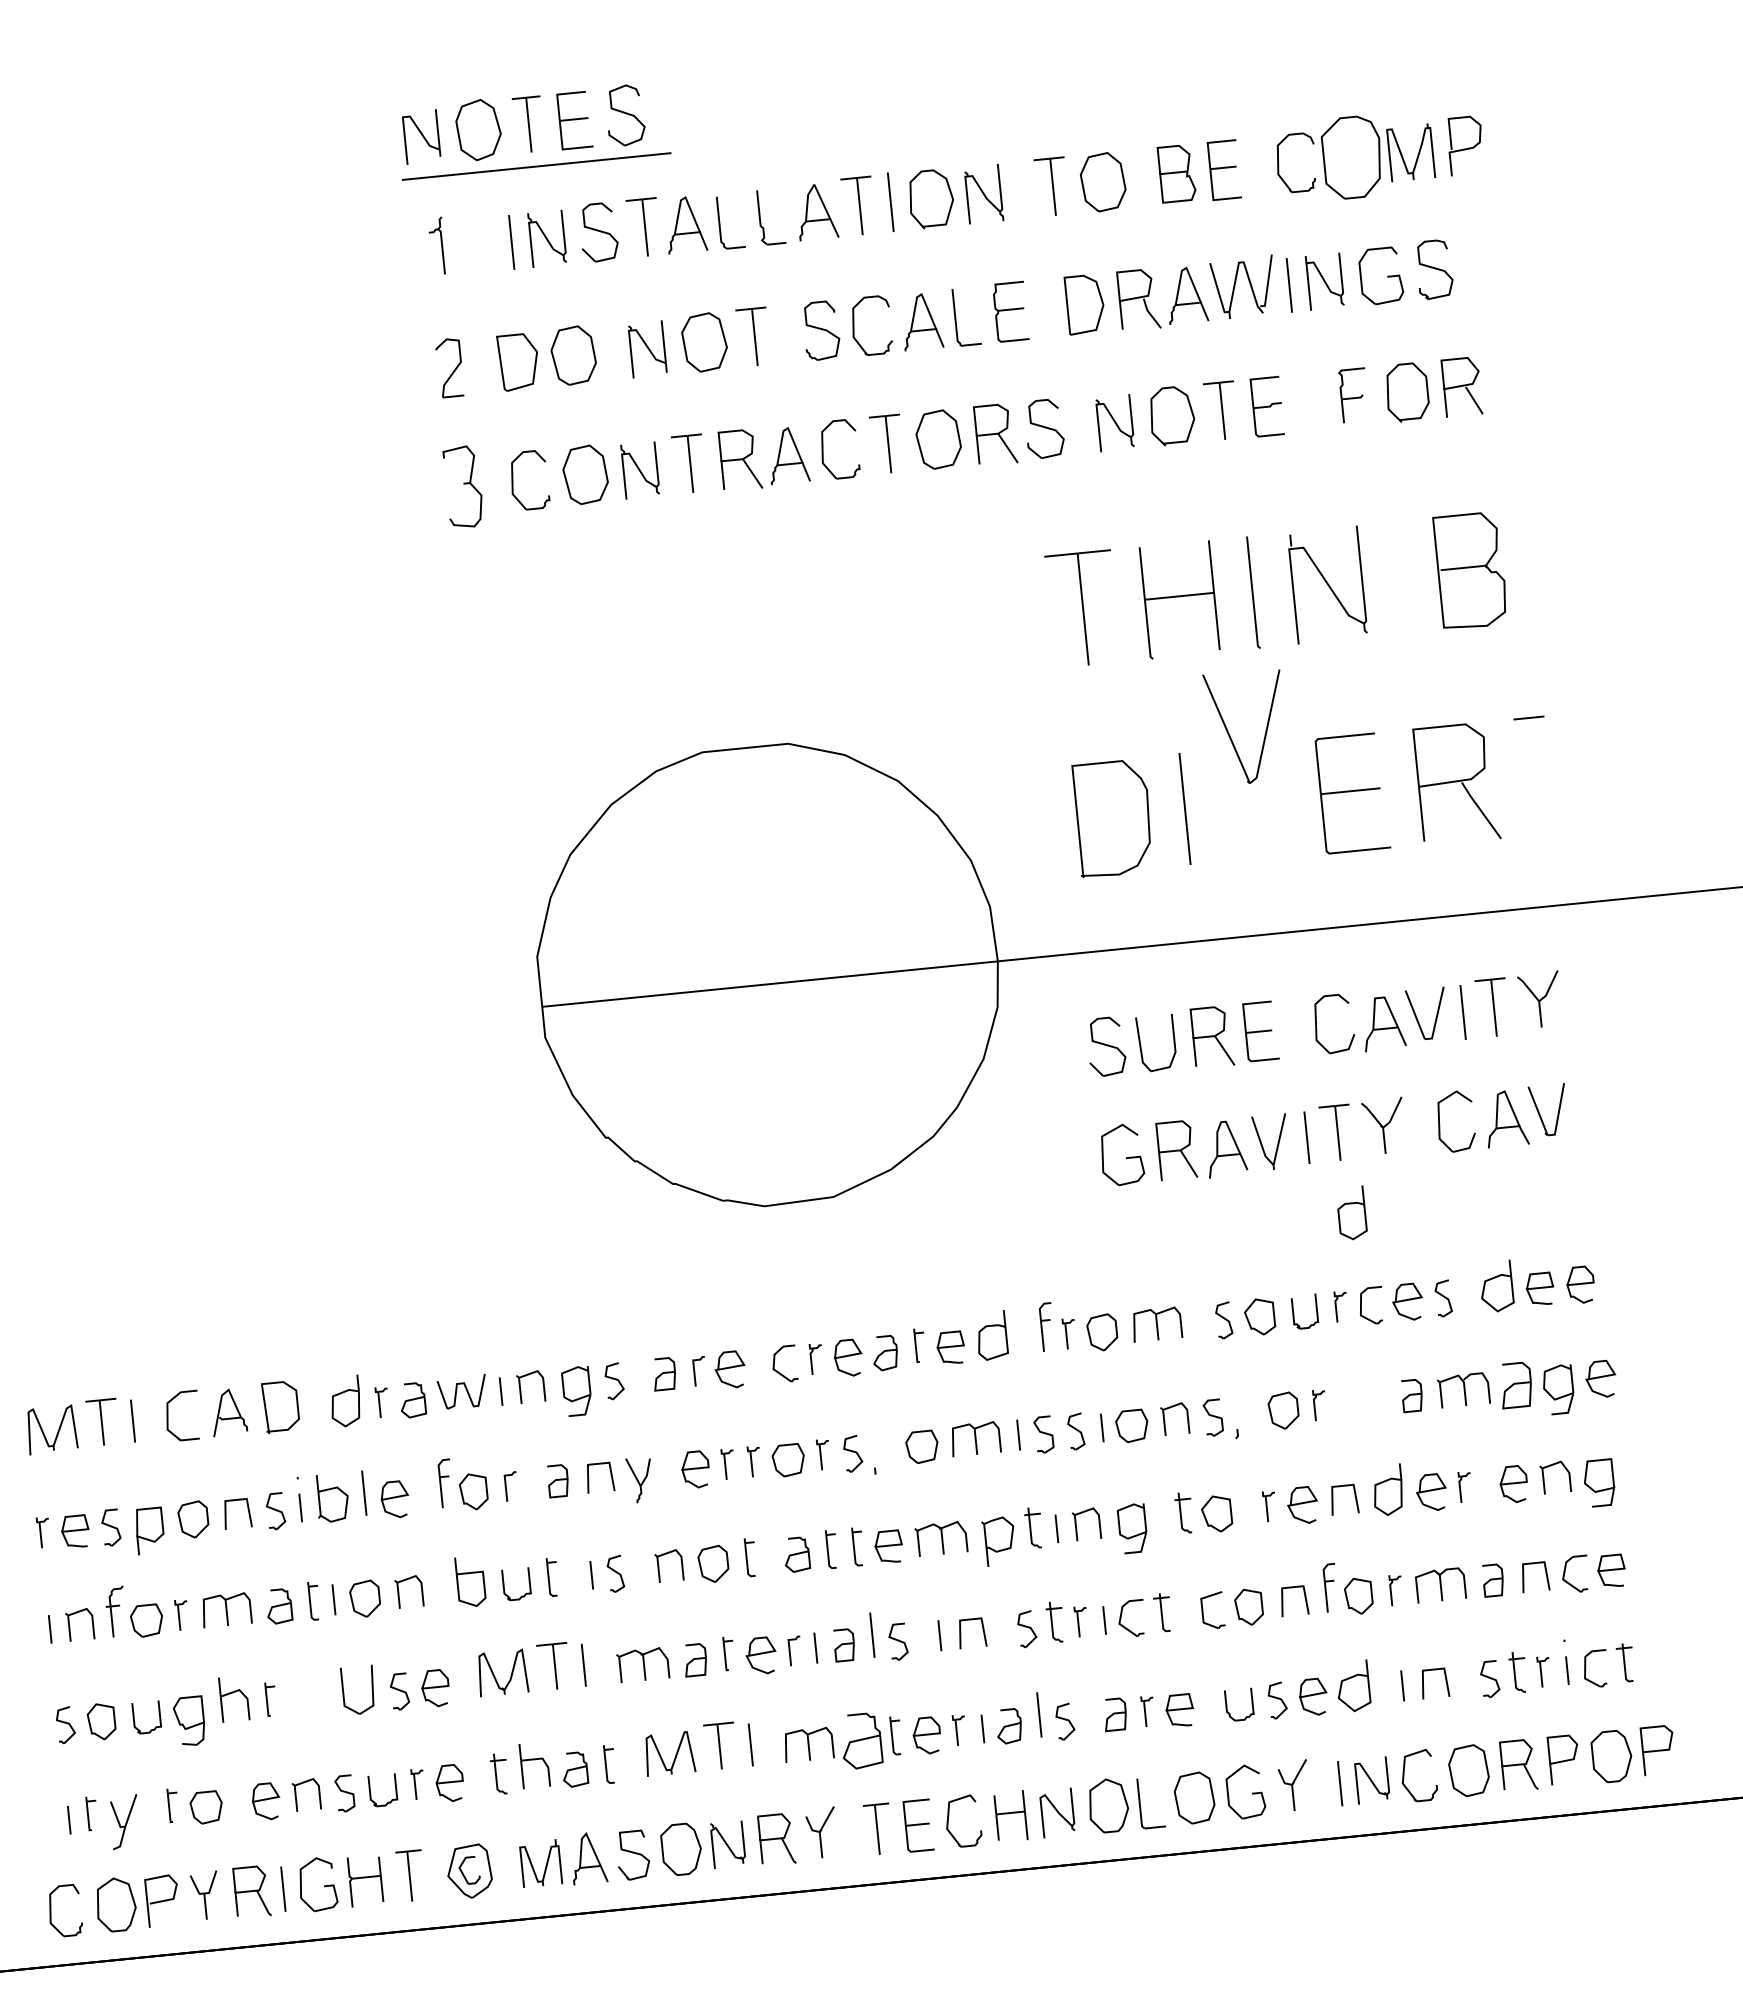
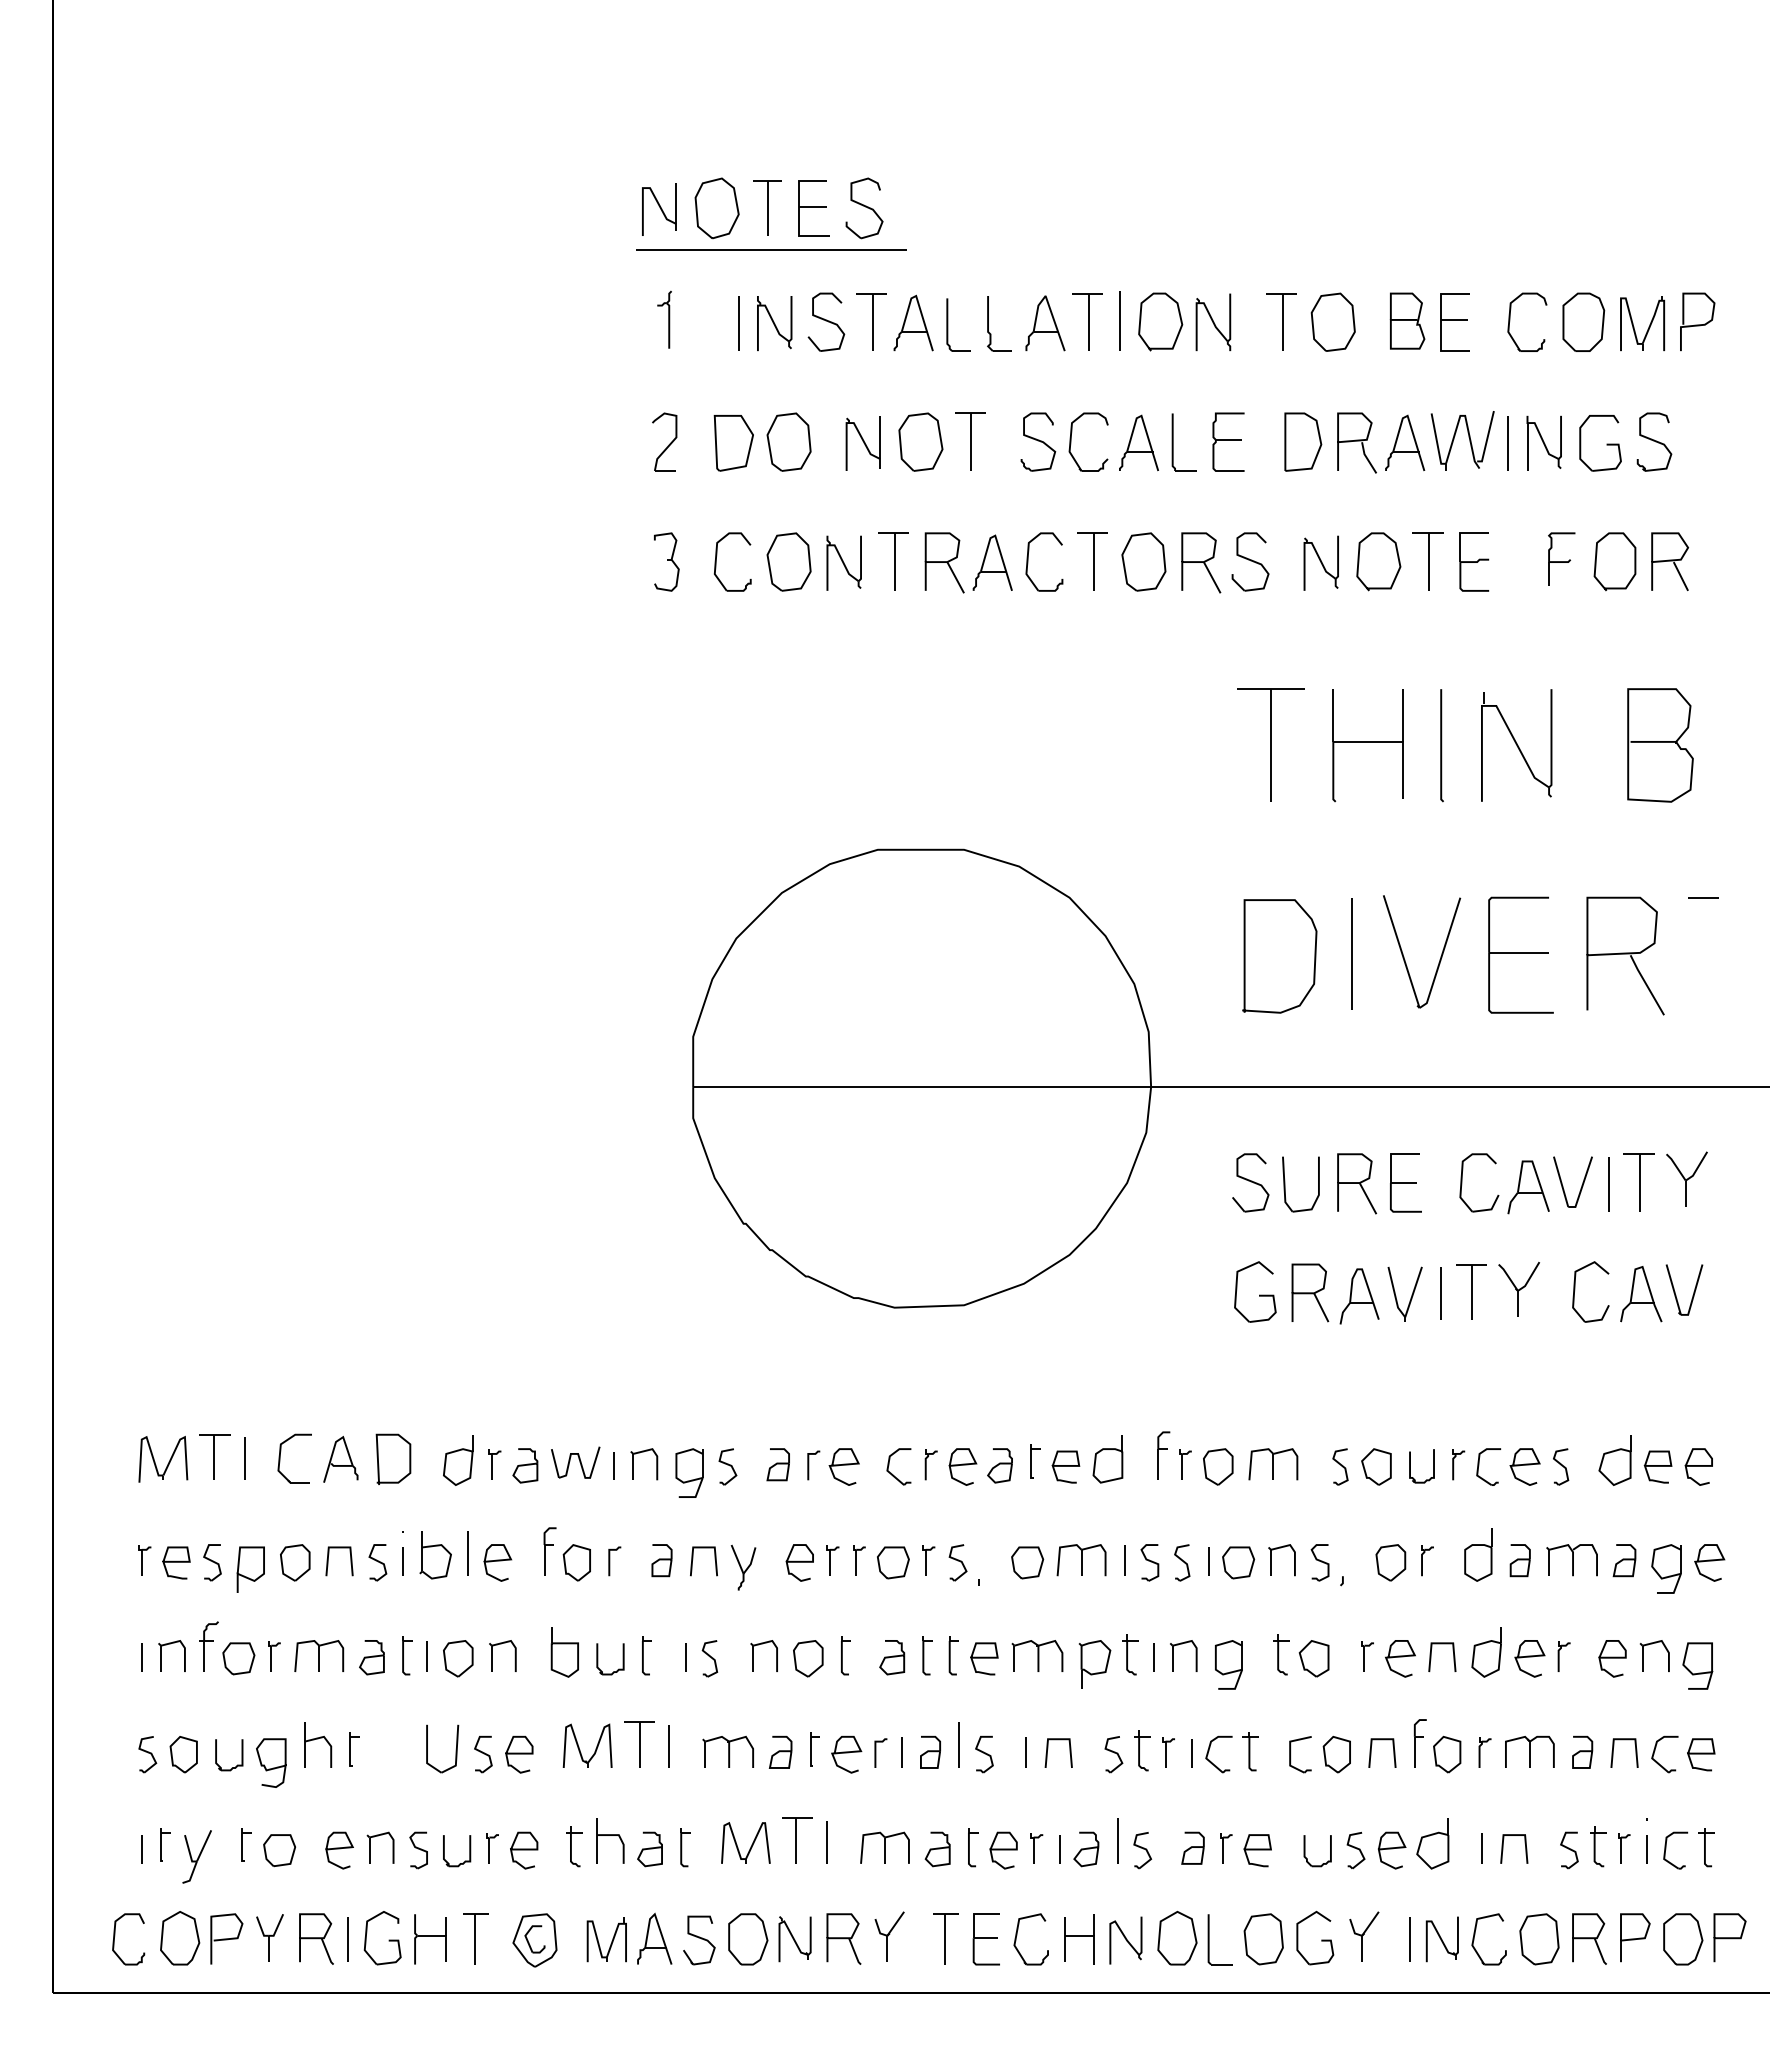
part: (1352, 156) -> (1583, 321), size x0.71
part: (463, 486) -> (666, 561), size x0.71
part: (1229, 733) -> (1404, 956), moved
part: (1351, 1212) -> (1478, 1554), moved
part: (1515, 1385) -> (1624, 1560), size x0.71
part: (861, 1741) -> (937, 1849), size x0.62

